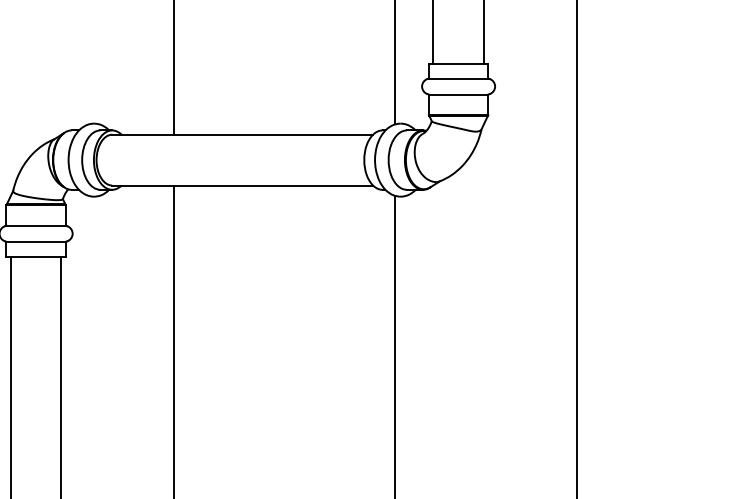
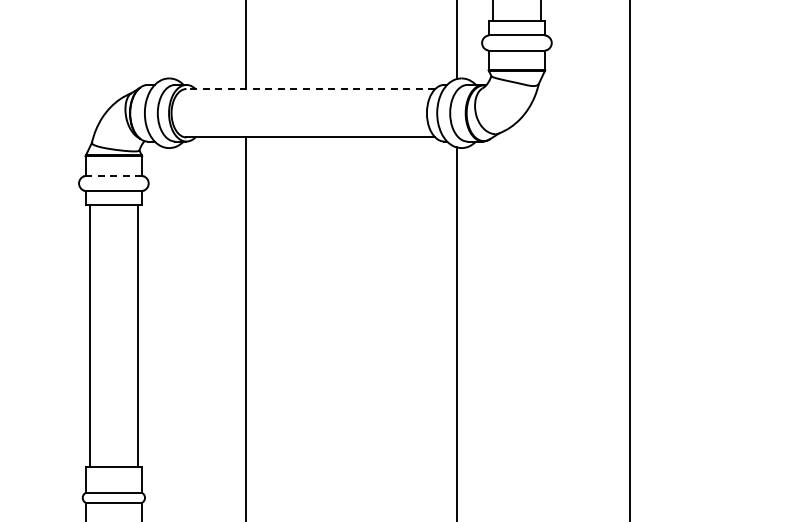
line: (242, 135) -> (310, 89), solid -> dashed
line: (35, 225) -> (113, 175), solid -> dashed

